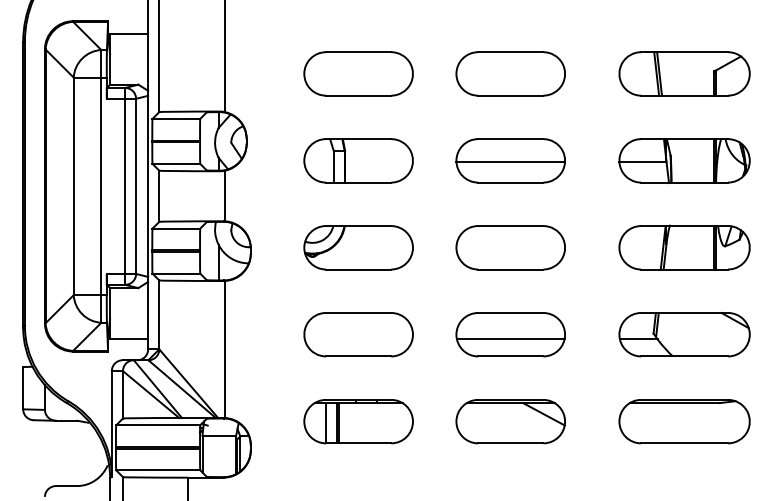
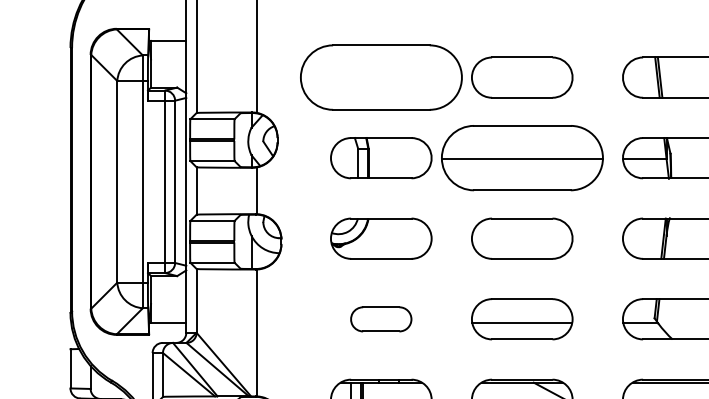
part: (358, 73) -> (381, 77), size x1.6
part: (510, 160) -> (522, 157), size x1.6
part: (358, 334) -> (381, 319), size x0.6

